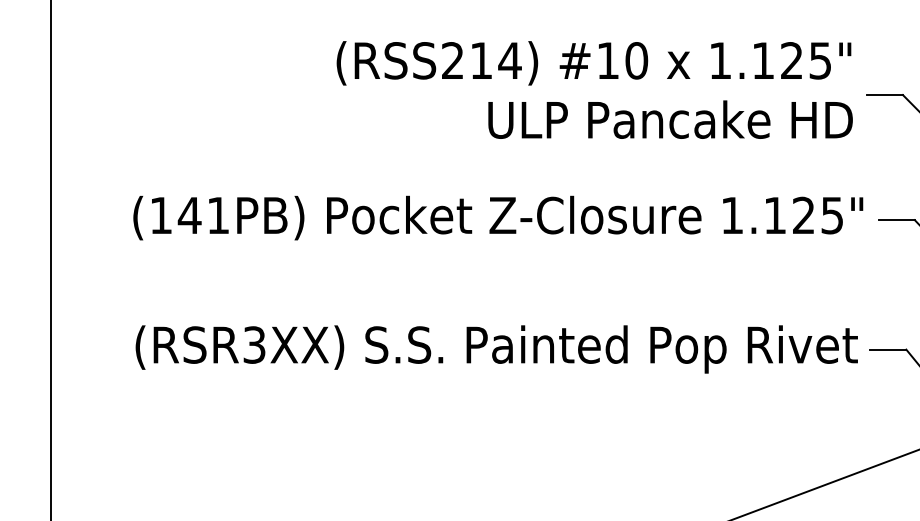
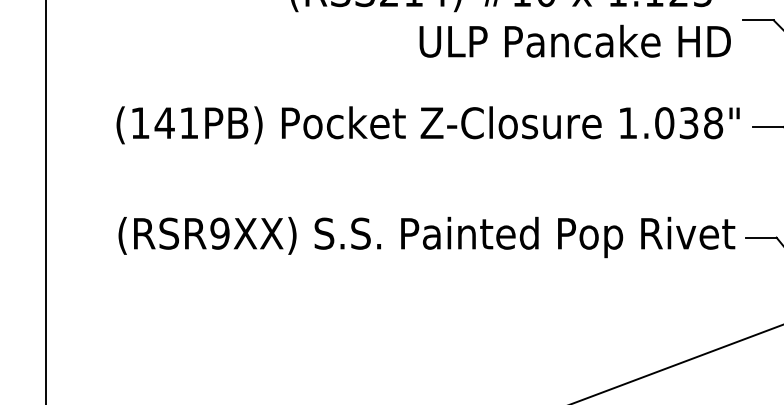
text: (803, 215) -> (688, 123), 1.125" -> 1.038"
text: (254, 344) -> (220, 233), (RSR3XX) -> (RSR9XX)

